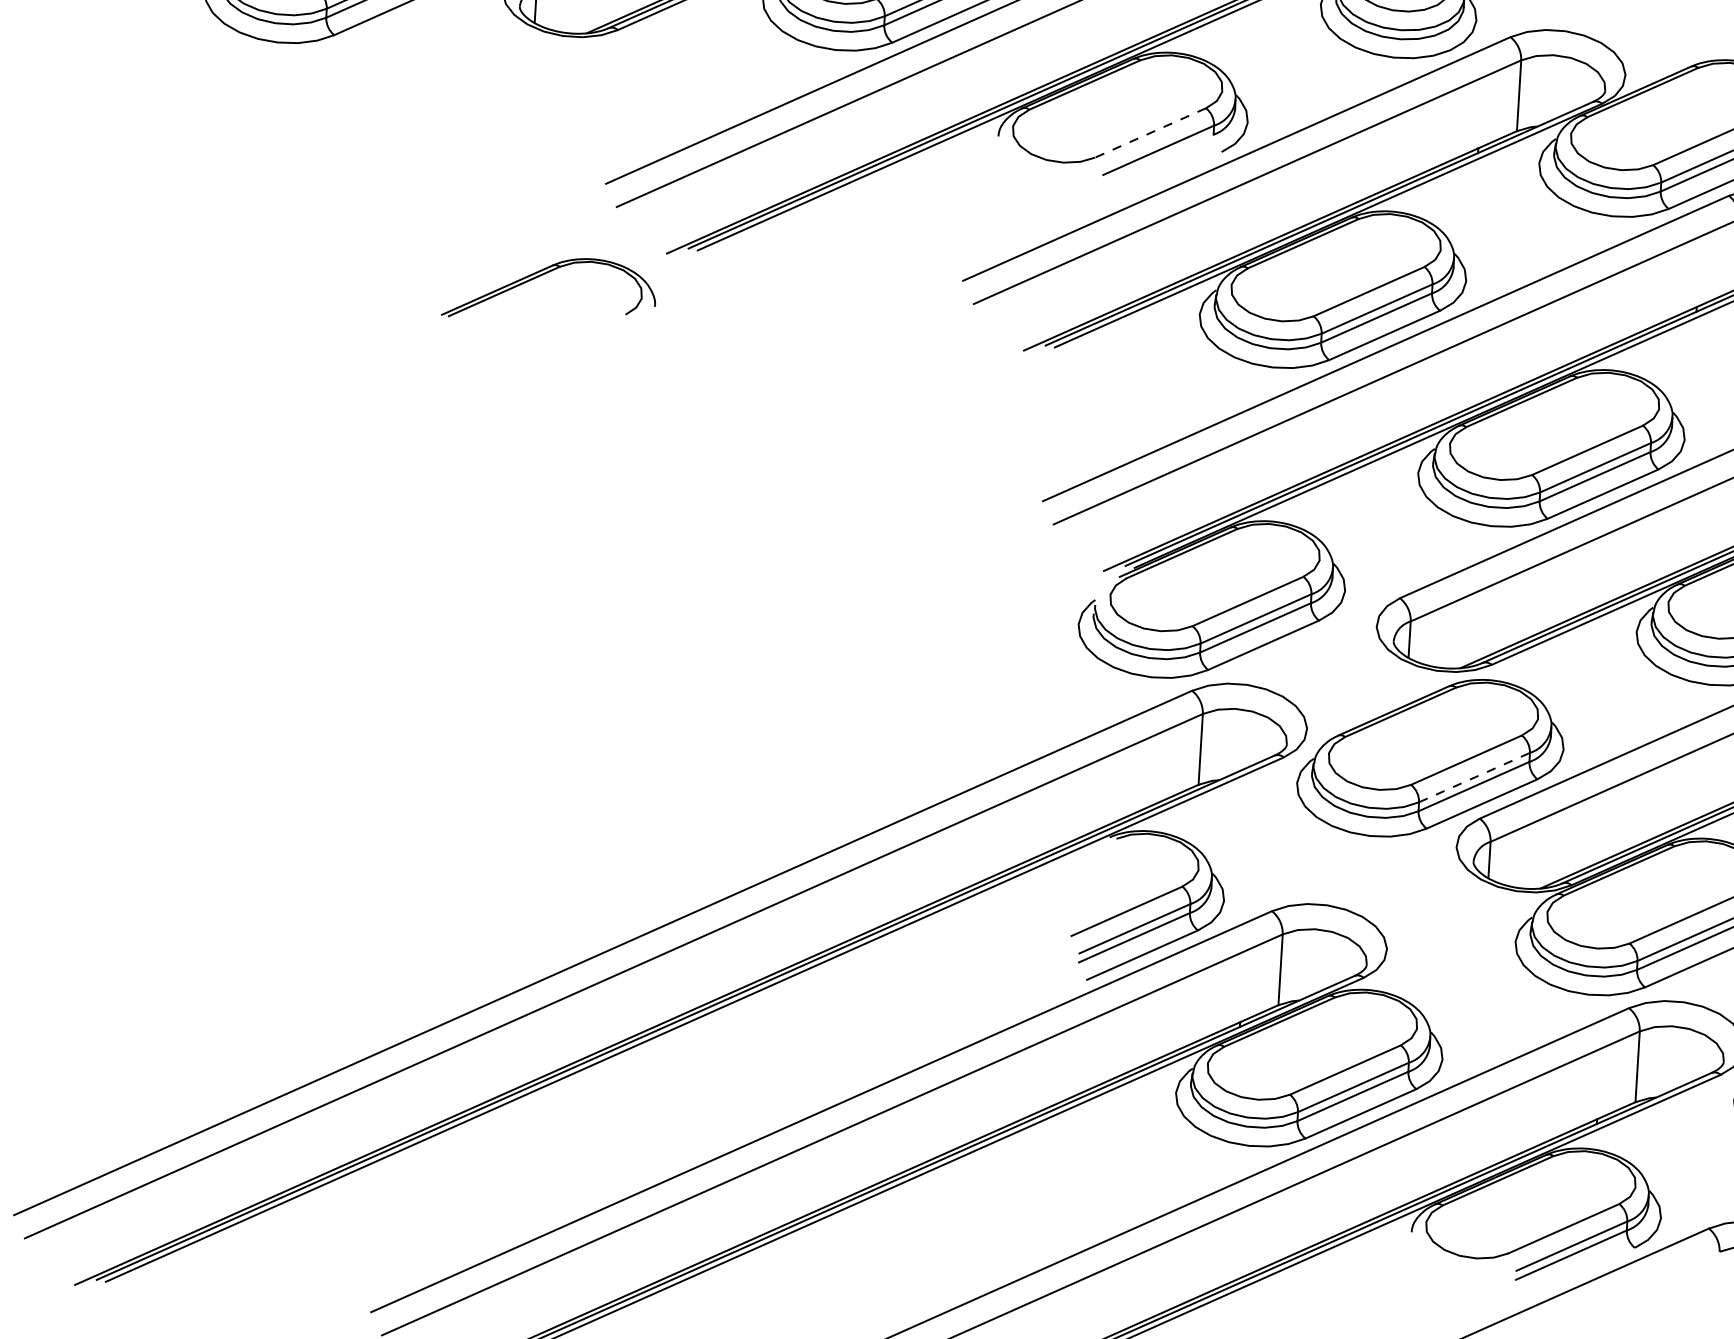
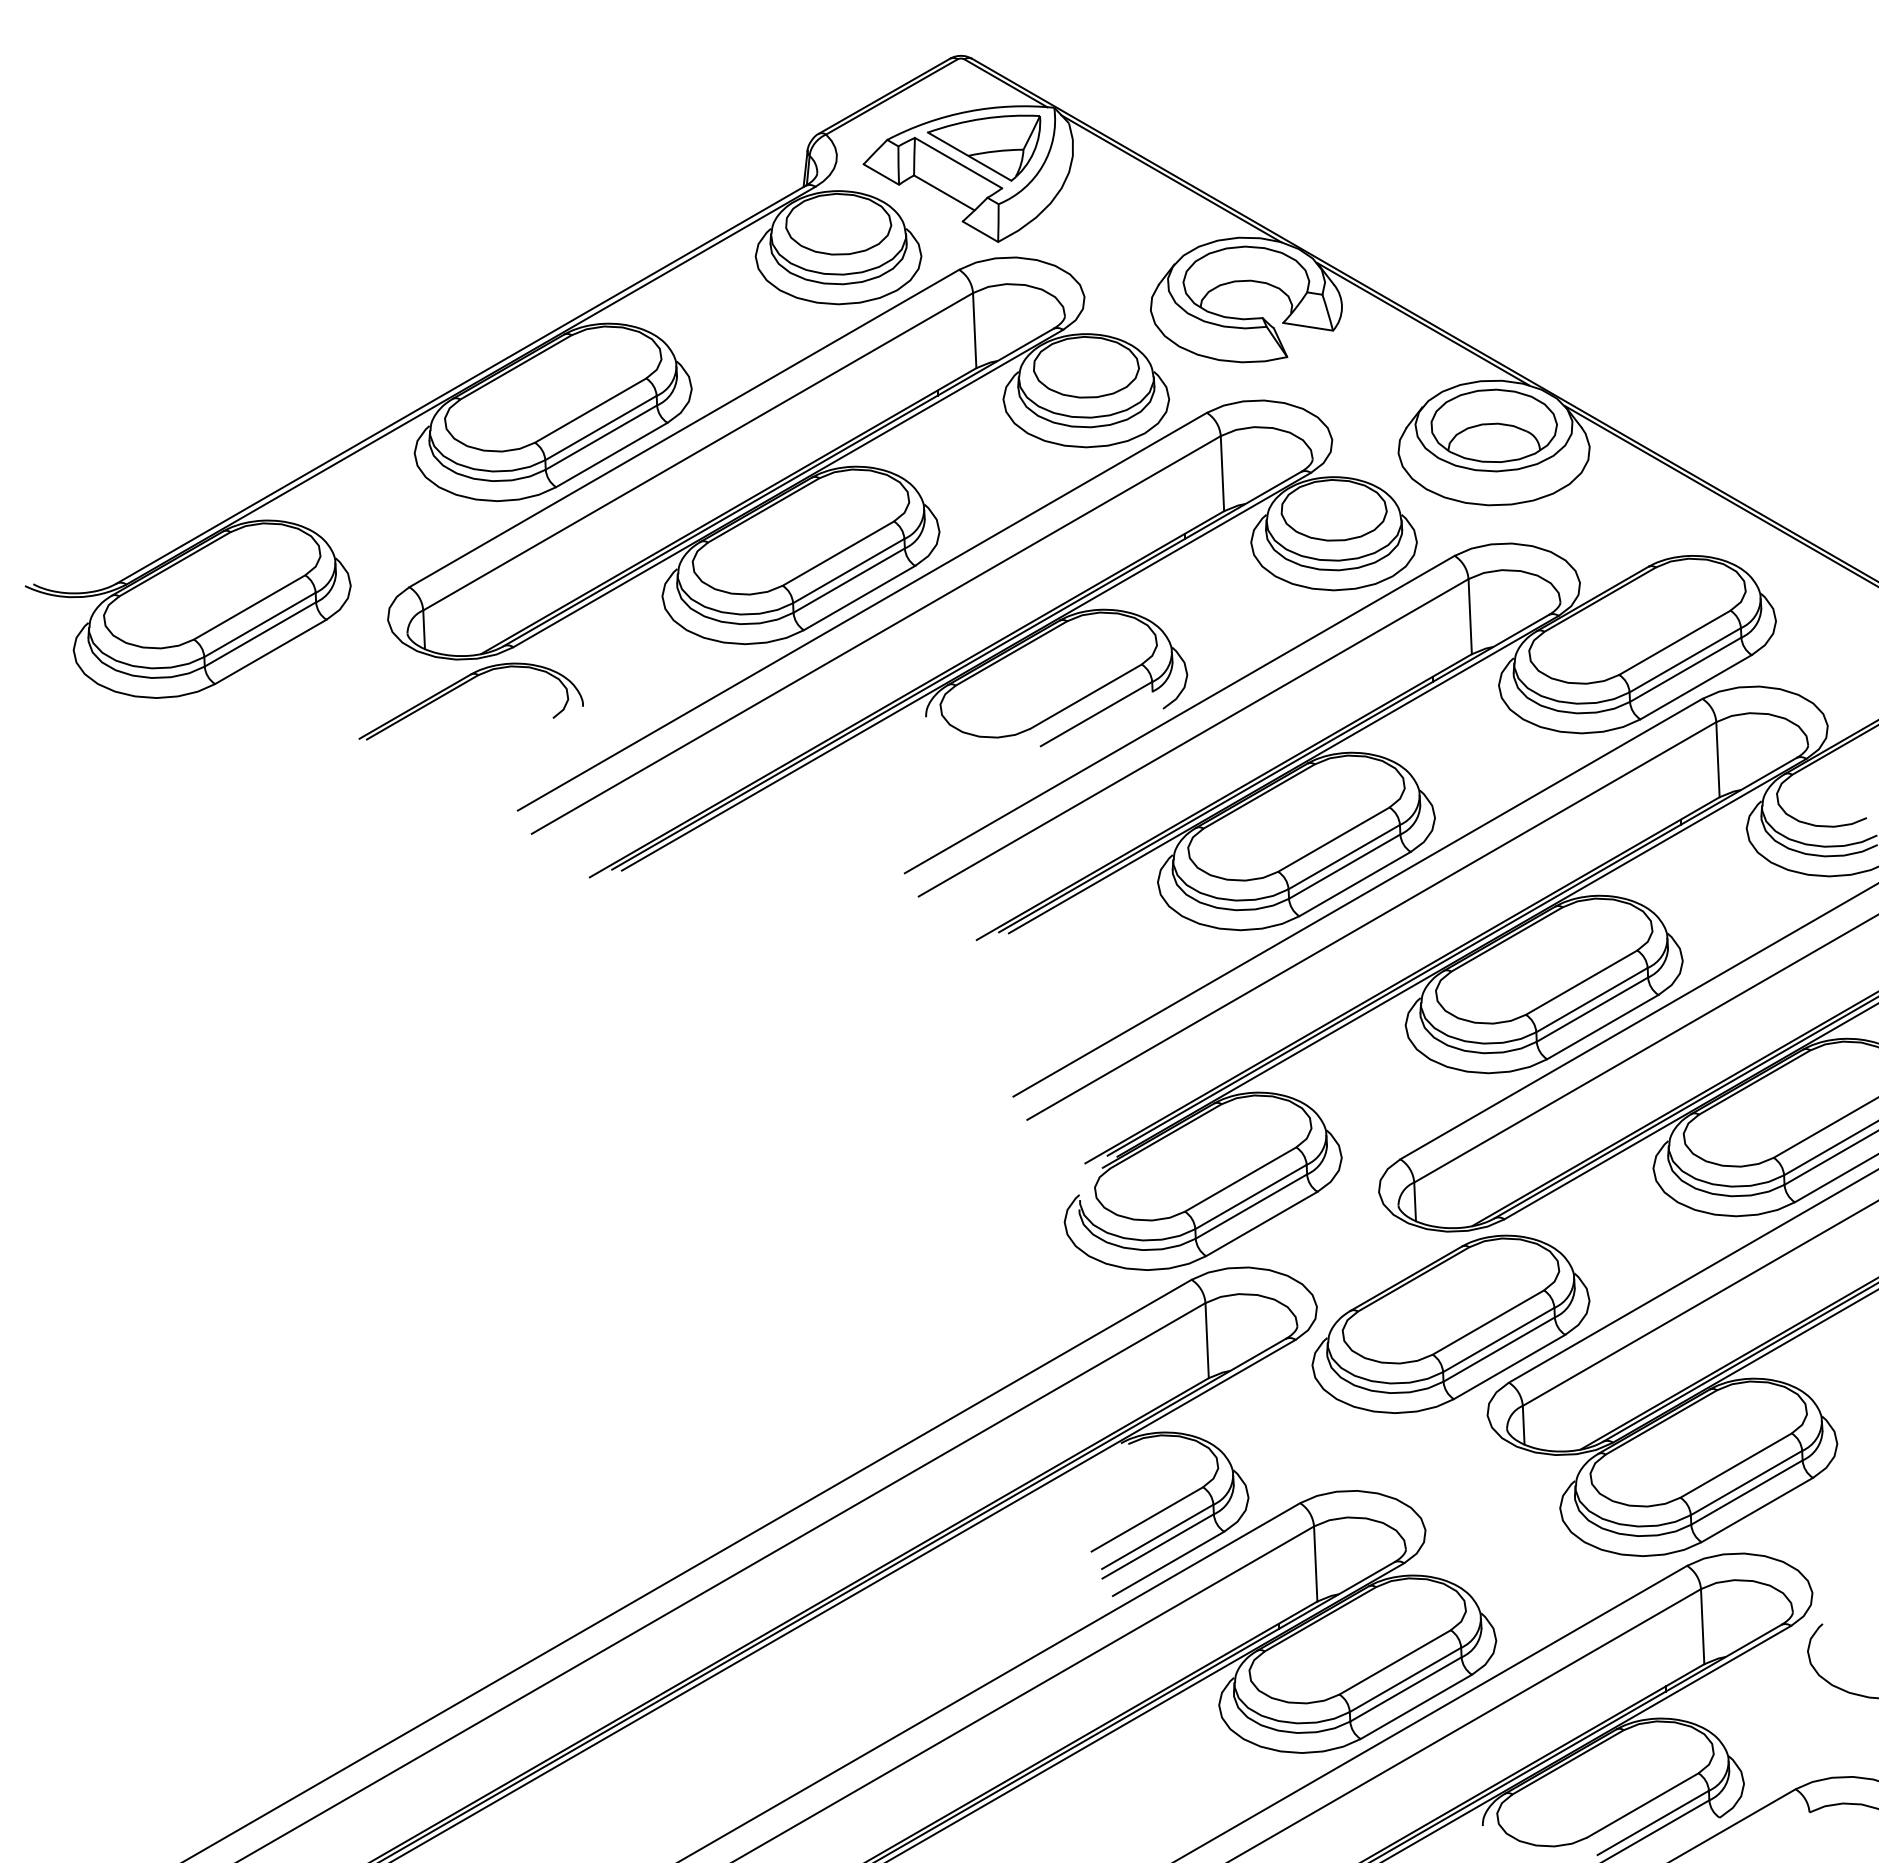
line: (1150, 132) -> (1085, 696), dashed -> solid
part: (540, 276) -> (459, 687), moved
line: (1475, 777) -> (1499, 1339), dashed -> solid

